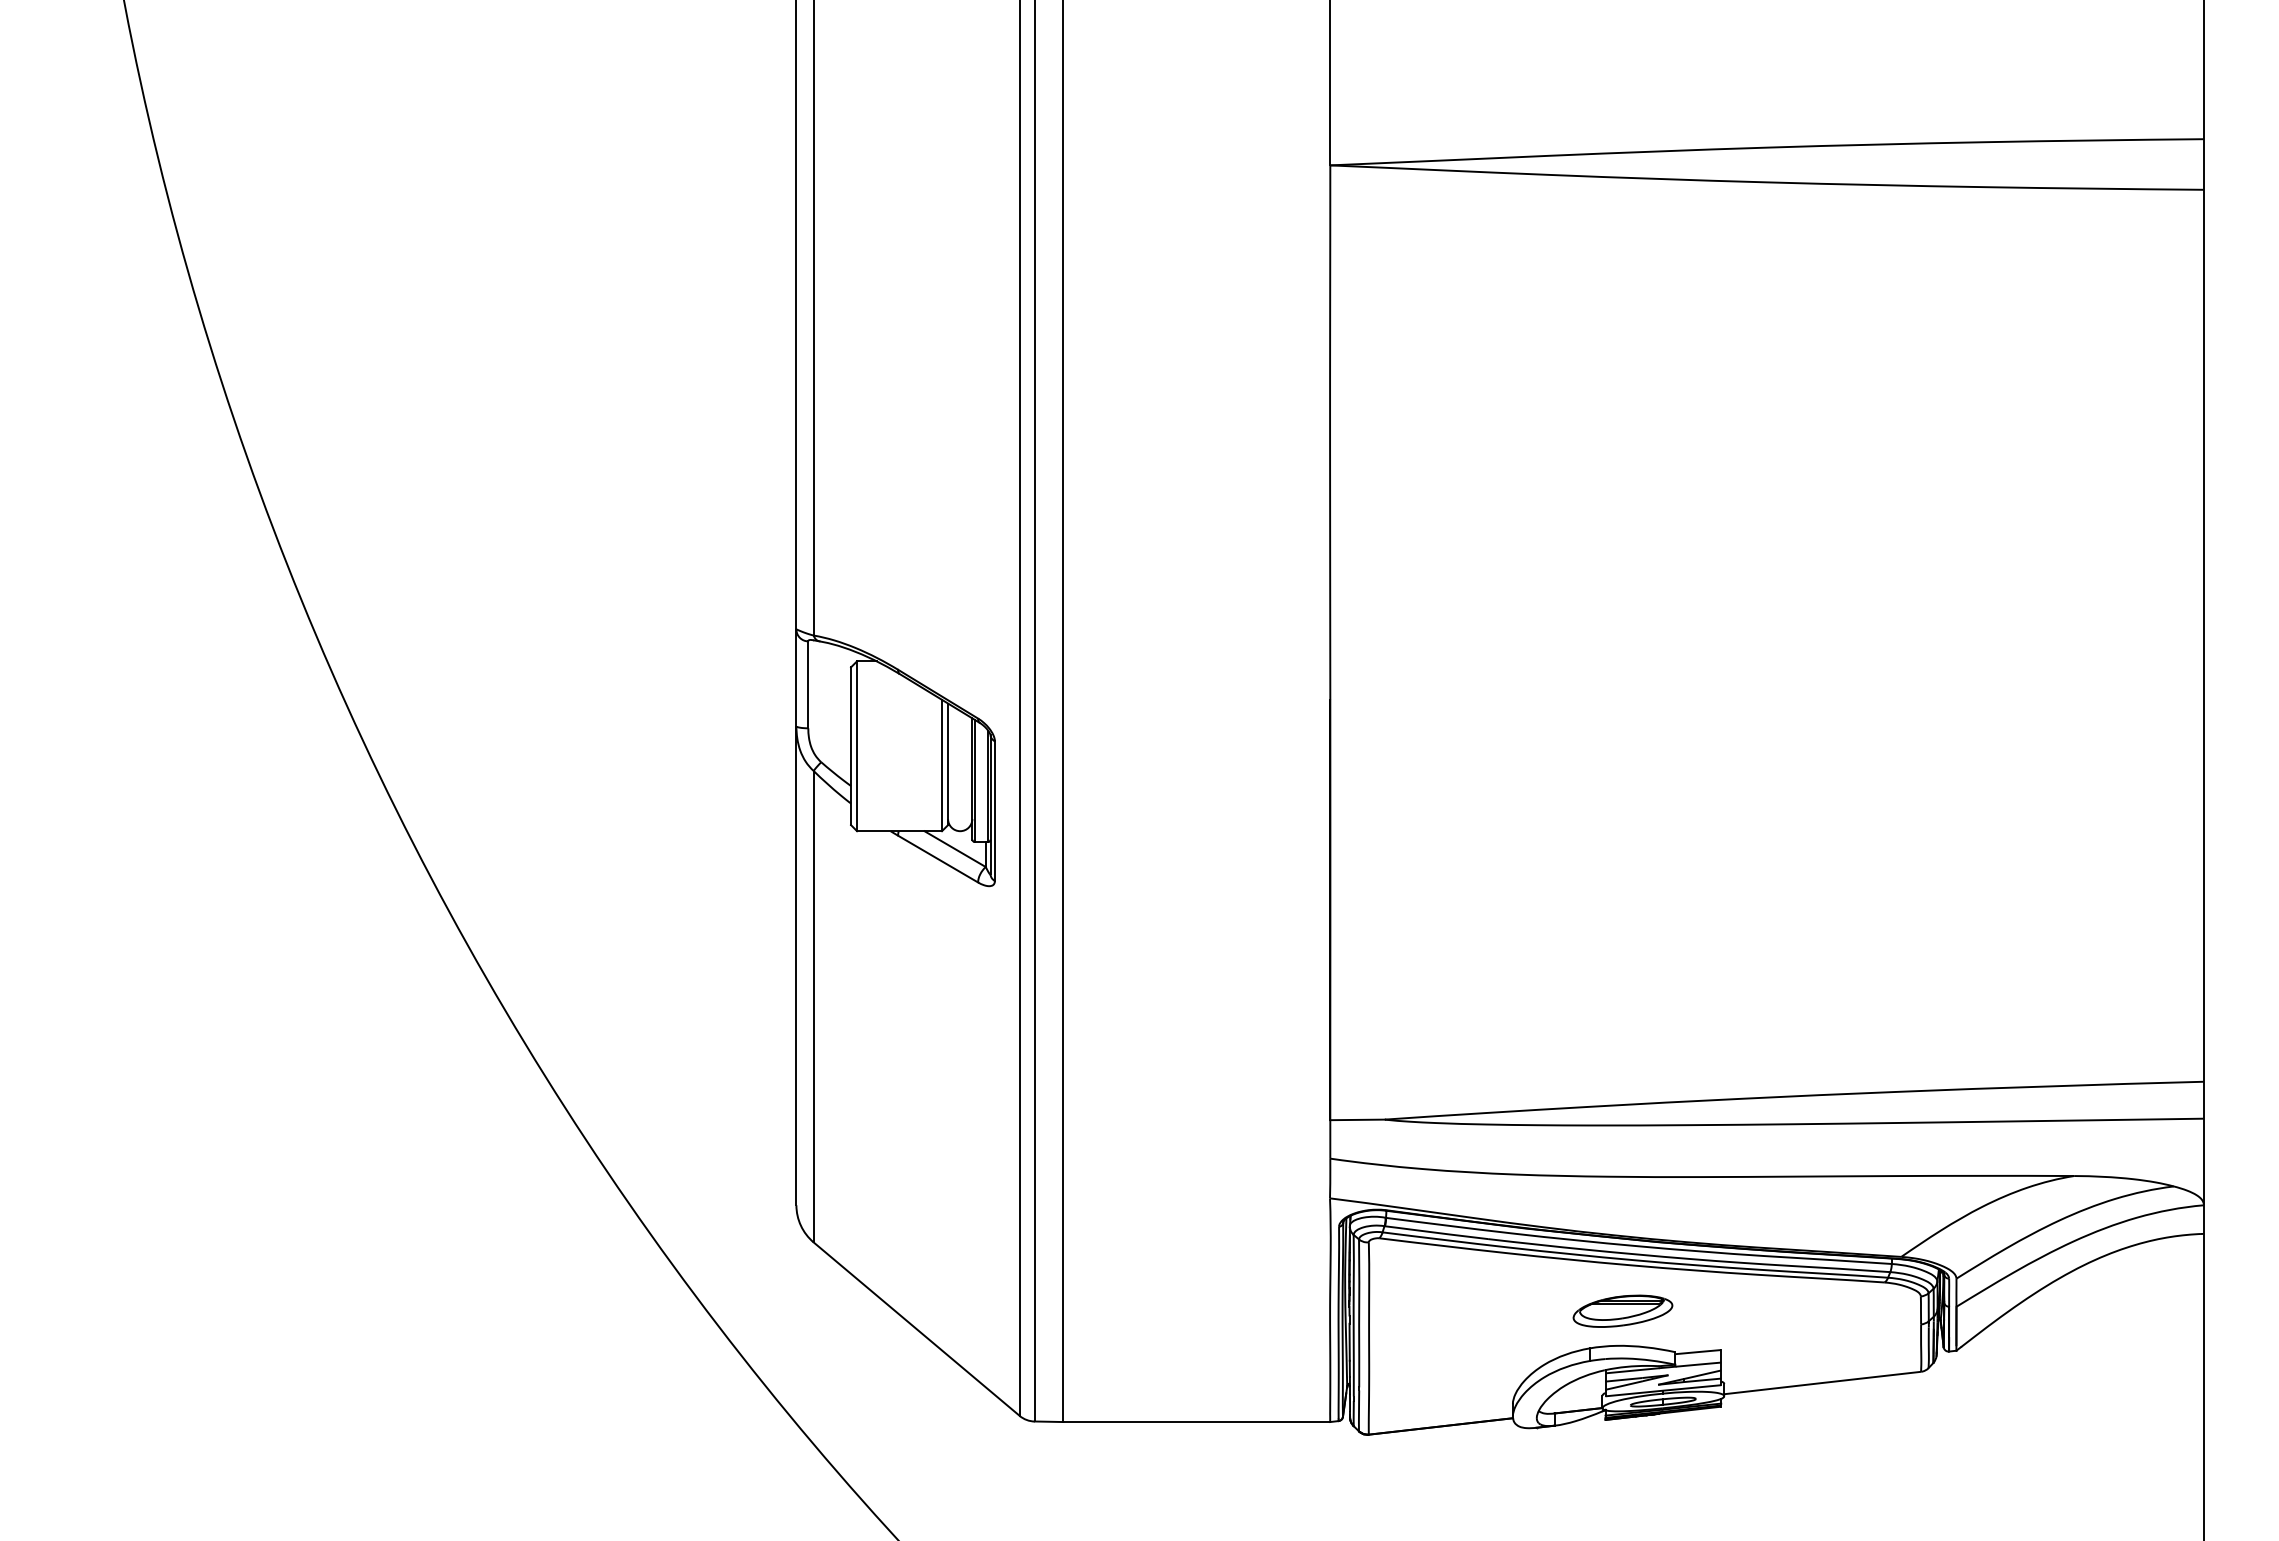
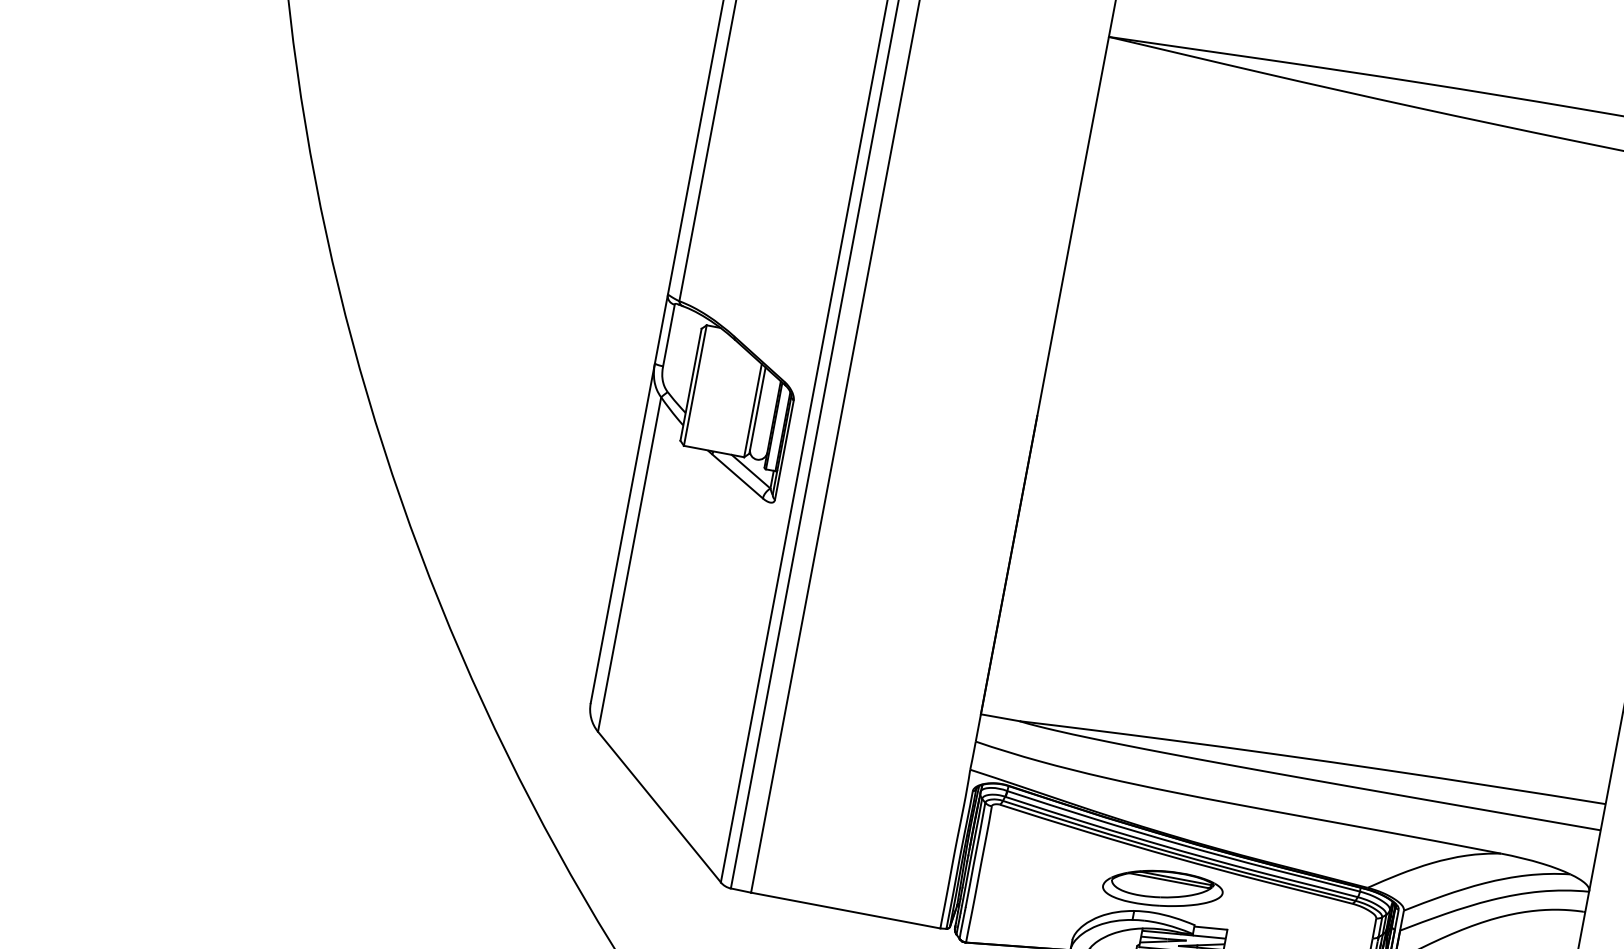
part: (1622, 1311) -> (1162, 889), size x1.67

